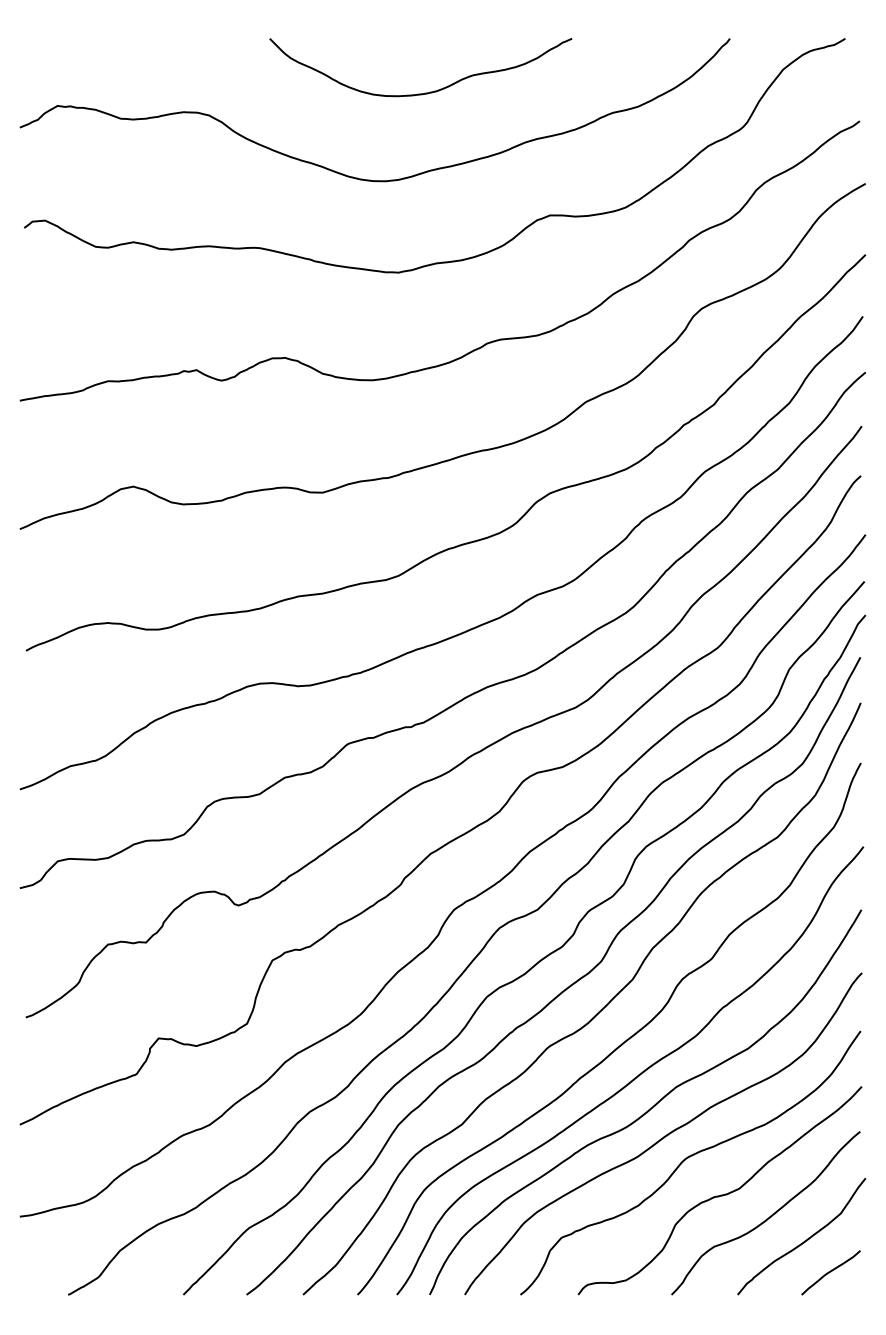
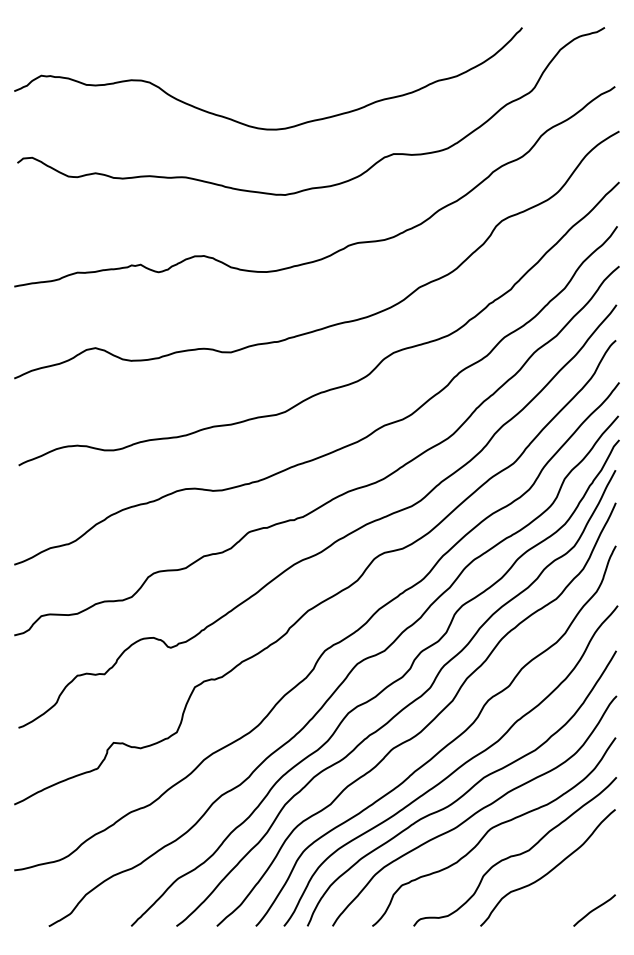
curve: (426, 91) -> (305, 65), removed
curve: (805, 1239) -> (576, 886), removed

